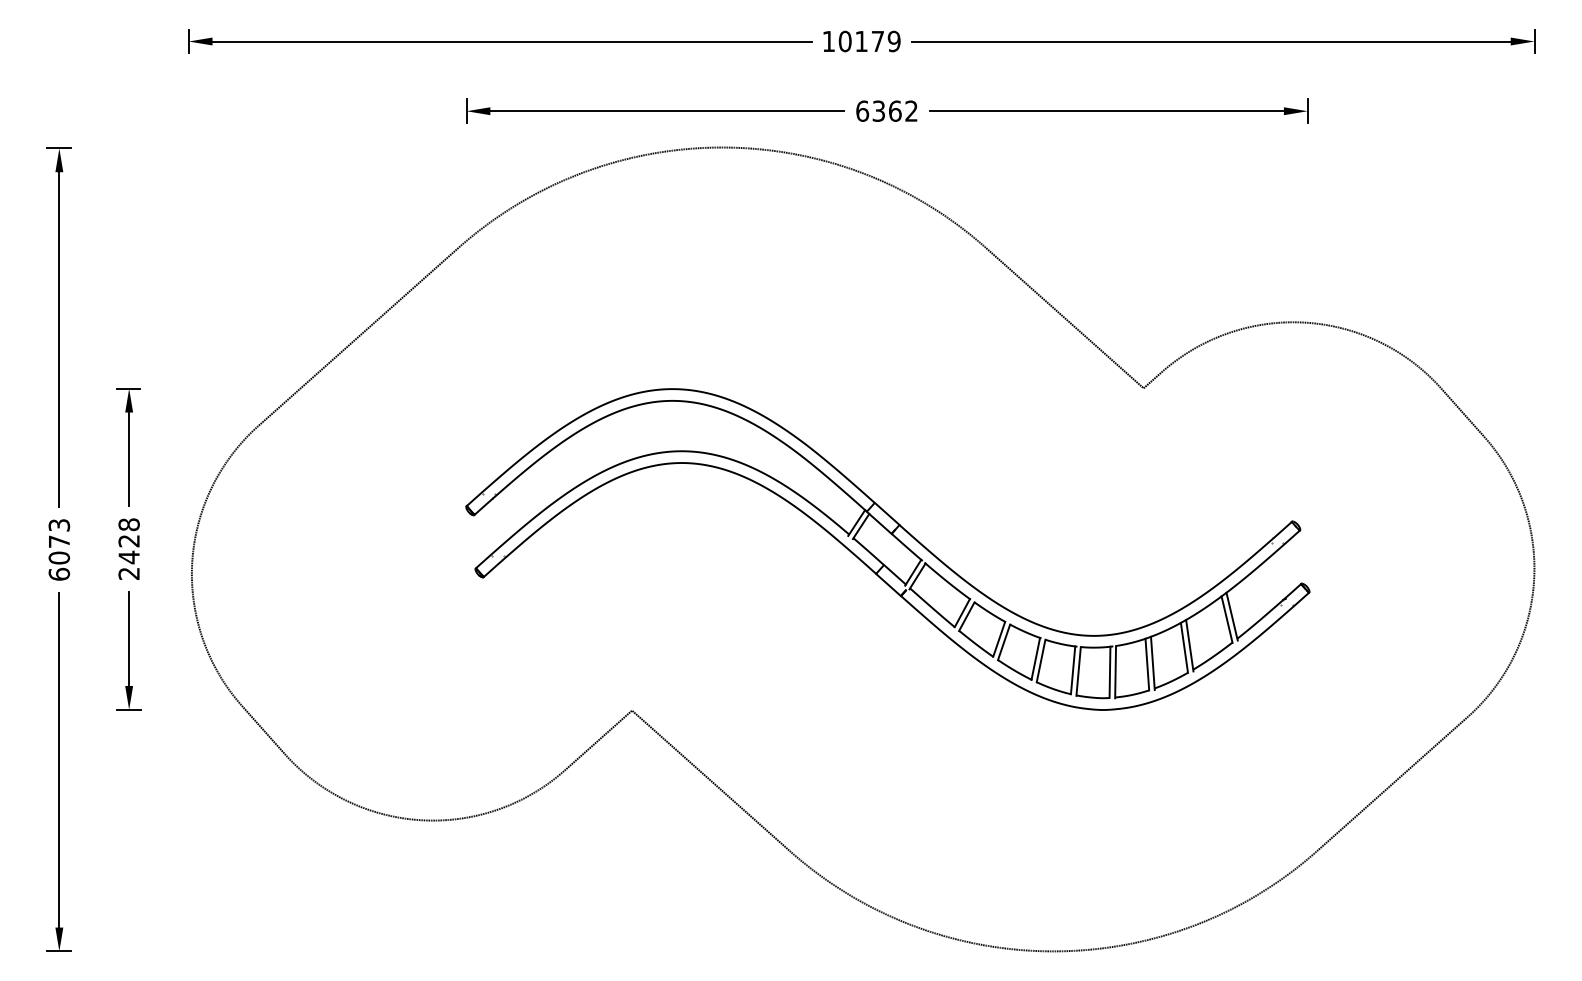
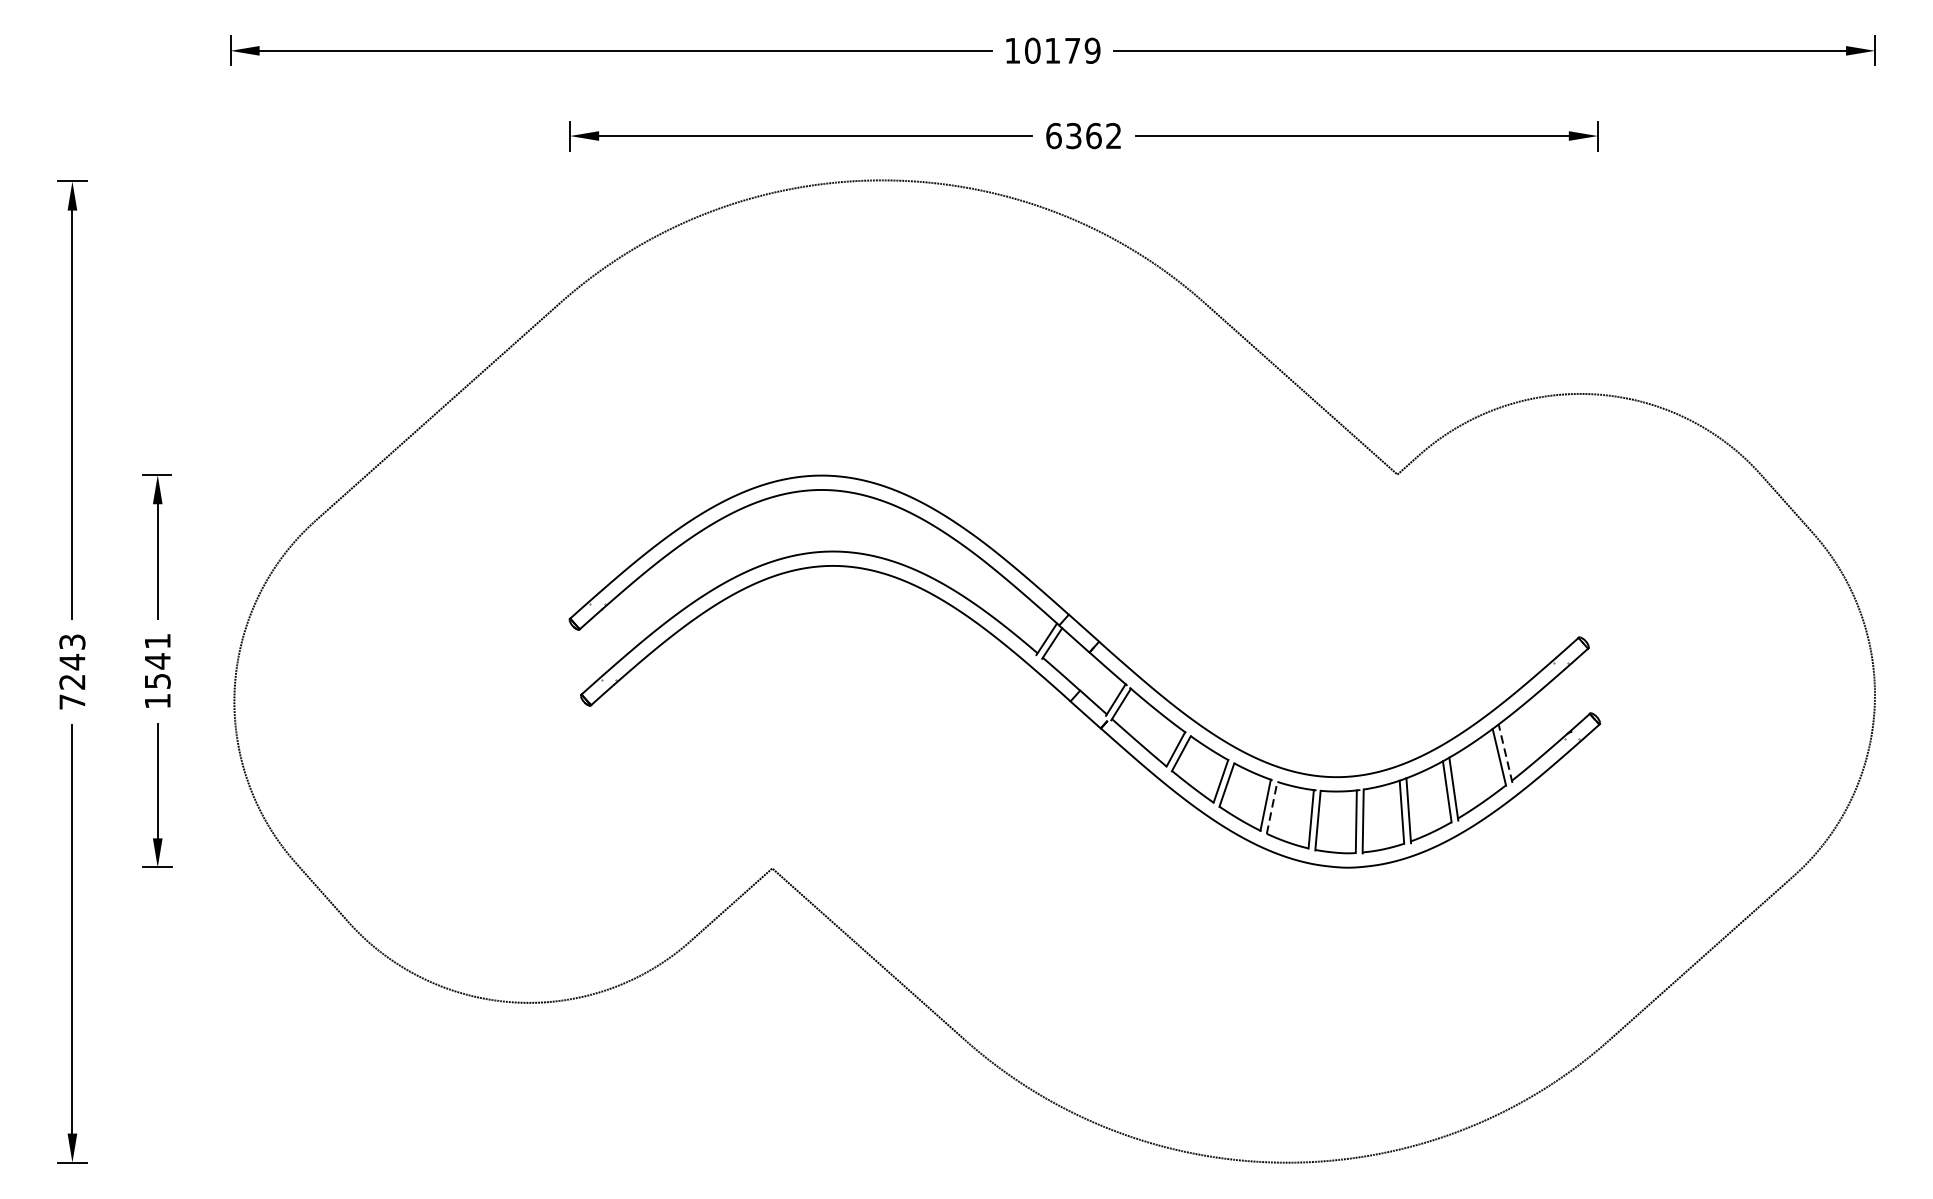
text: (128, 548) -> (156, 670), 2428 -> 1541
text: (59, 557) -> (72, 681), 6073 -> 7243
line: (1232, 616) -> (1506, 753), solid -> dashed
line: (1041, 661) -> (1272, 808), solid -> dashed

